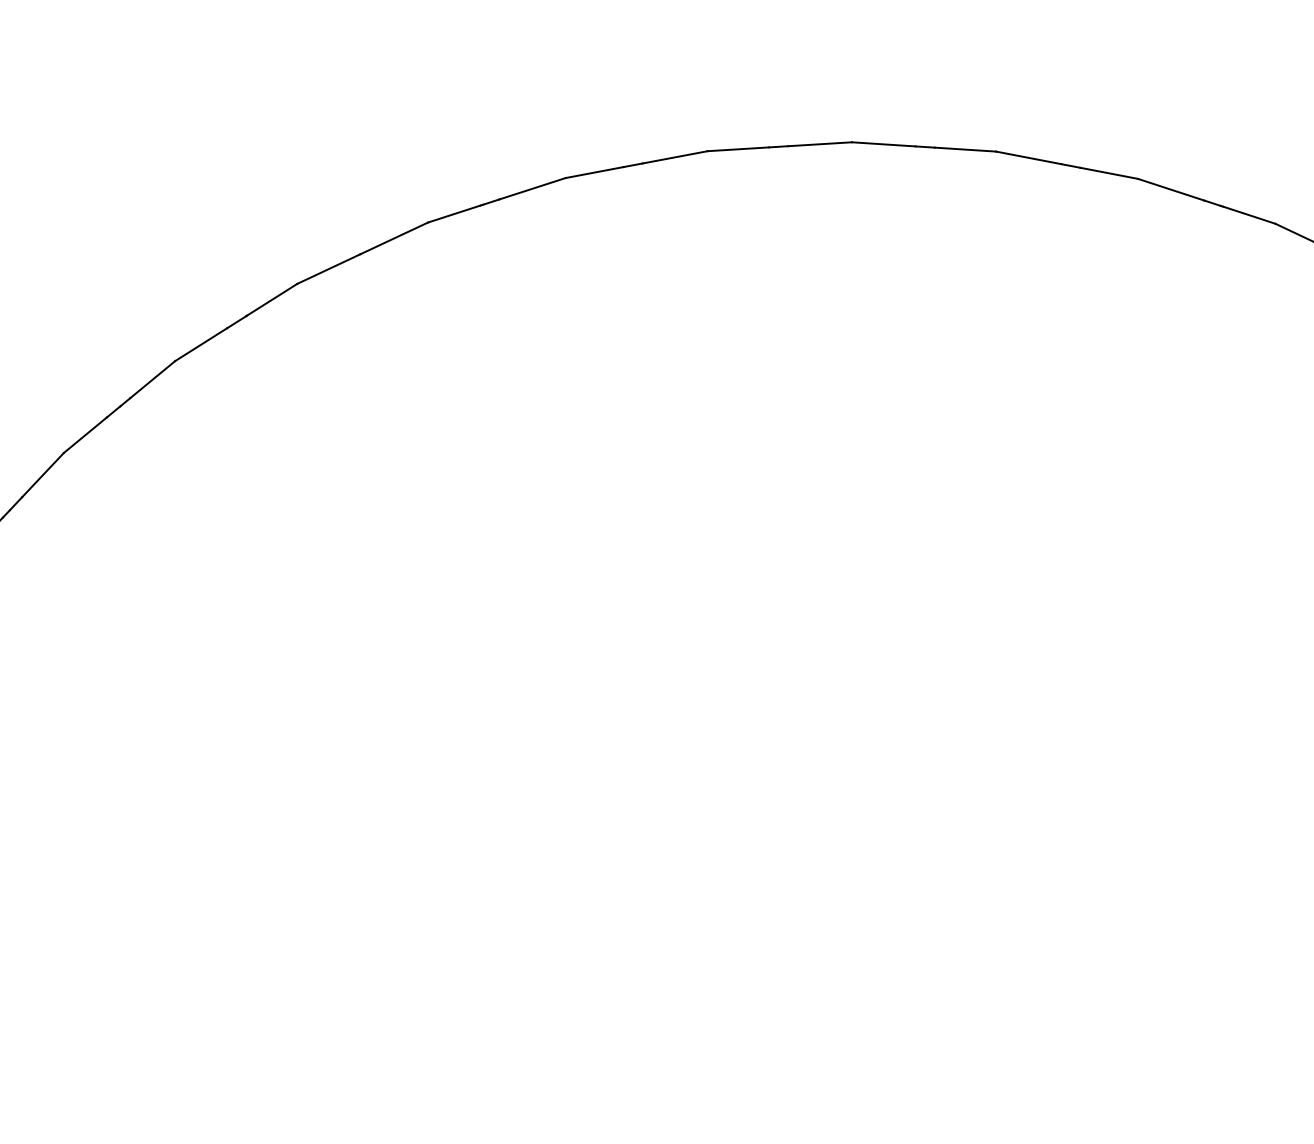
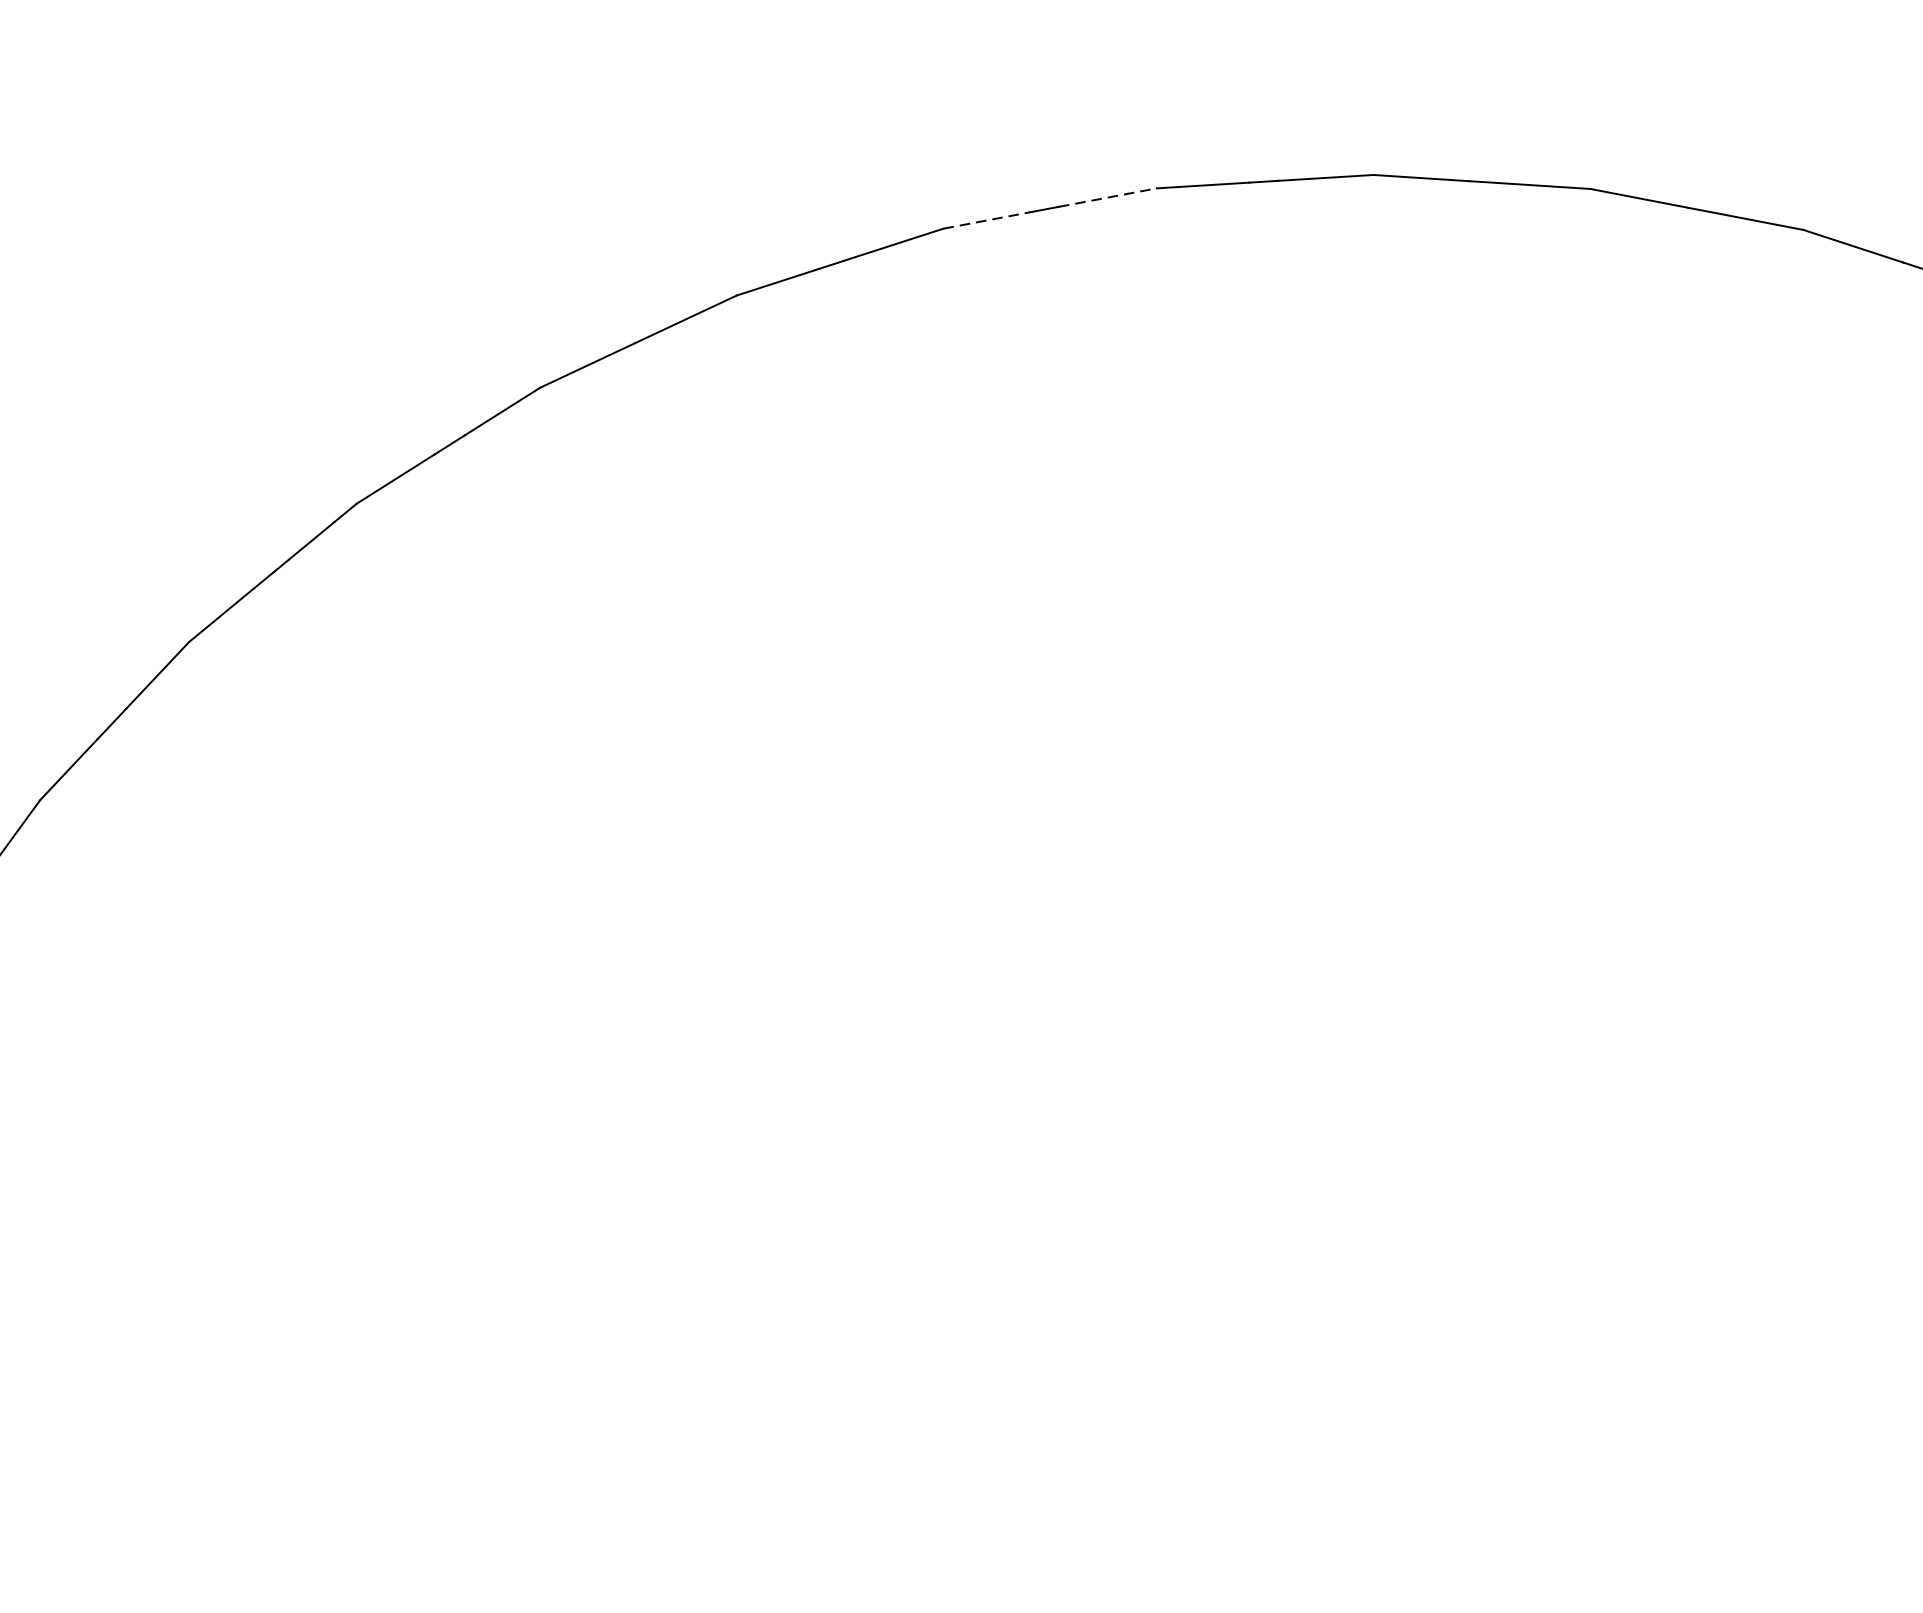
line: (675, 157) -> (1108, 197), solid -> dashed
line: (595, 172) -> (988, 220), solid -> dashed

